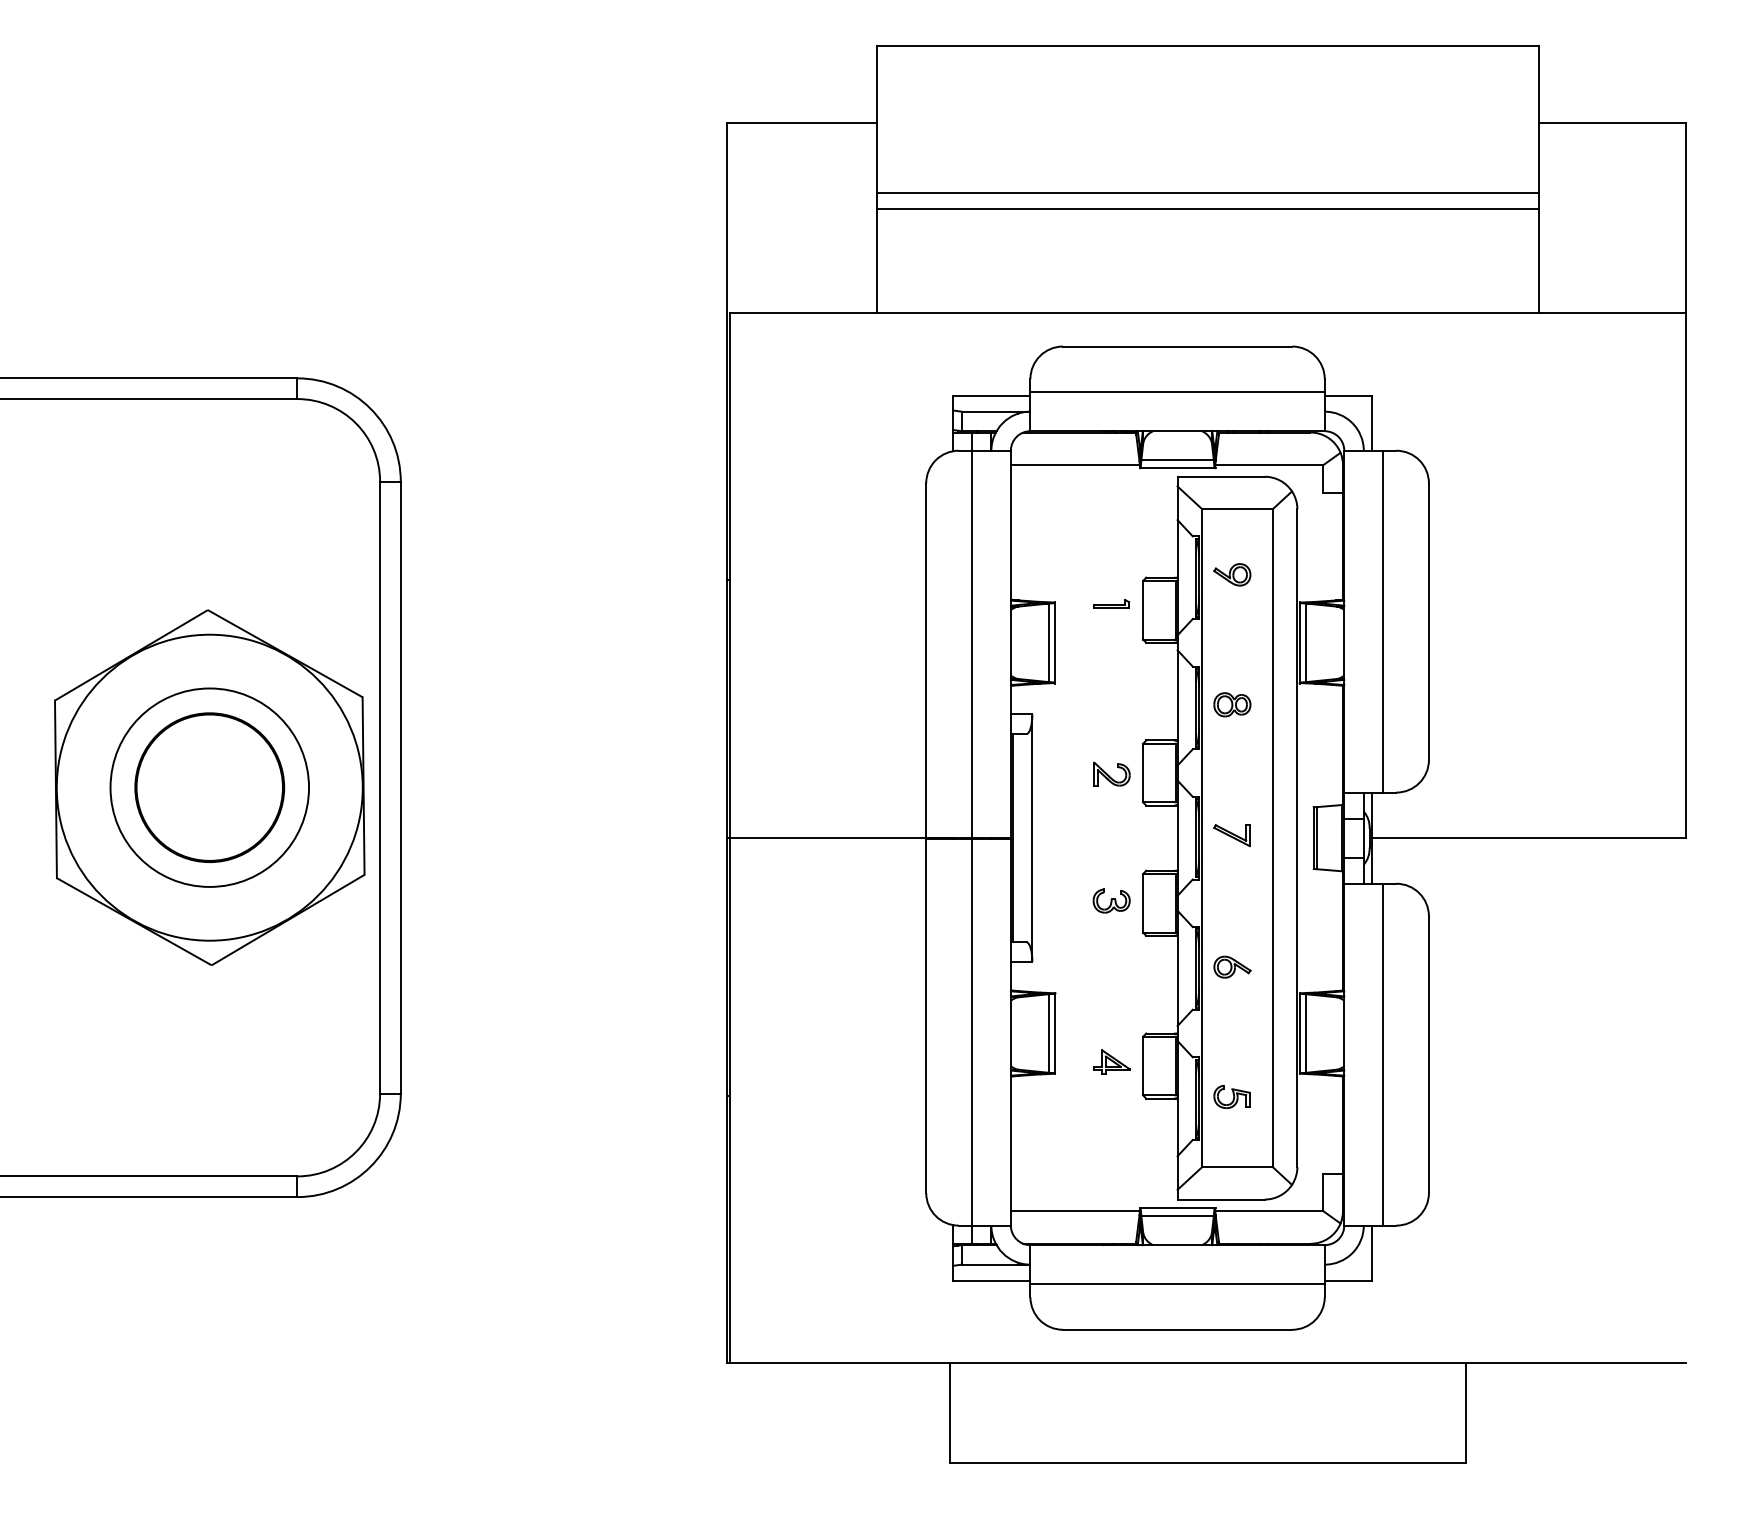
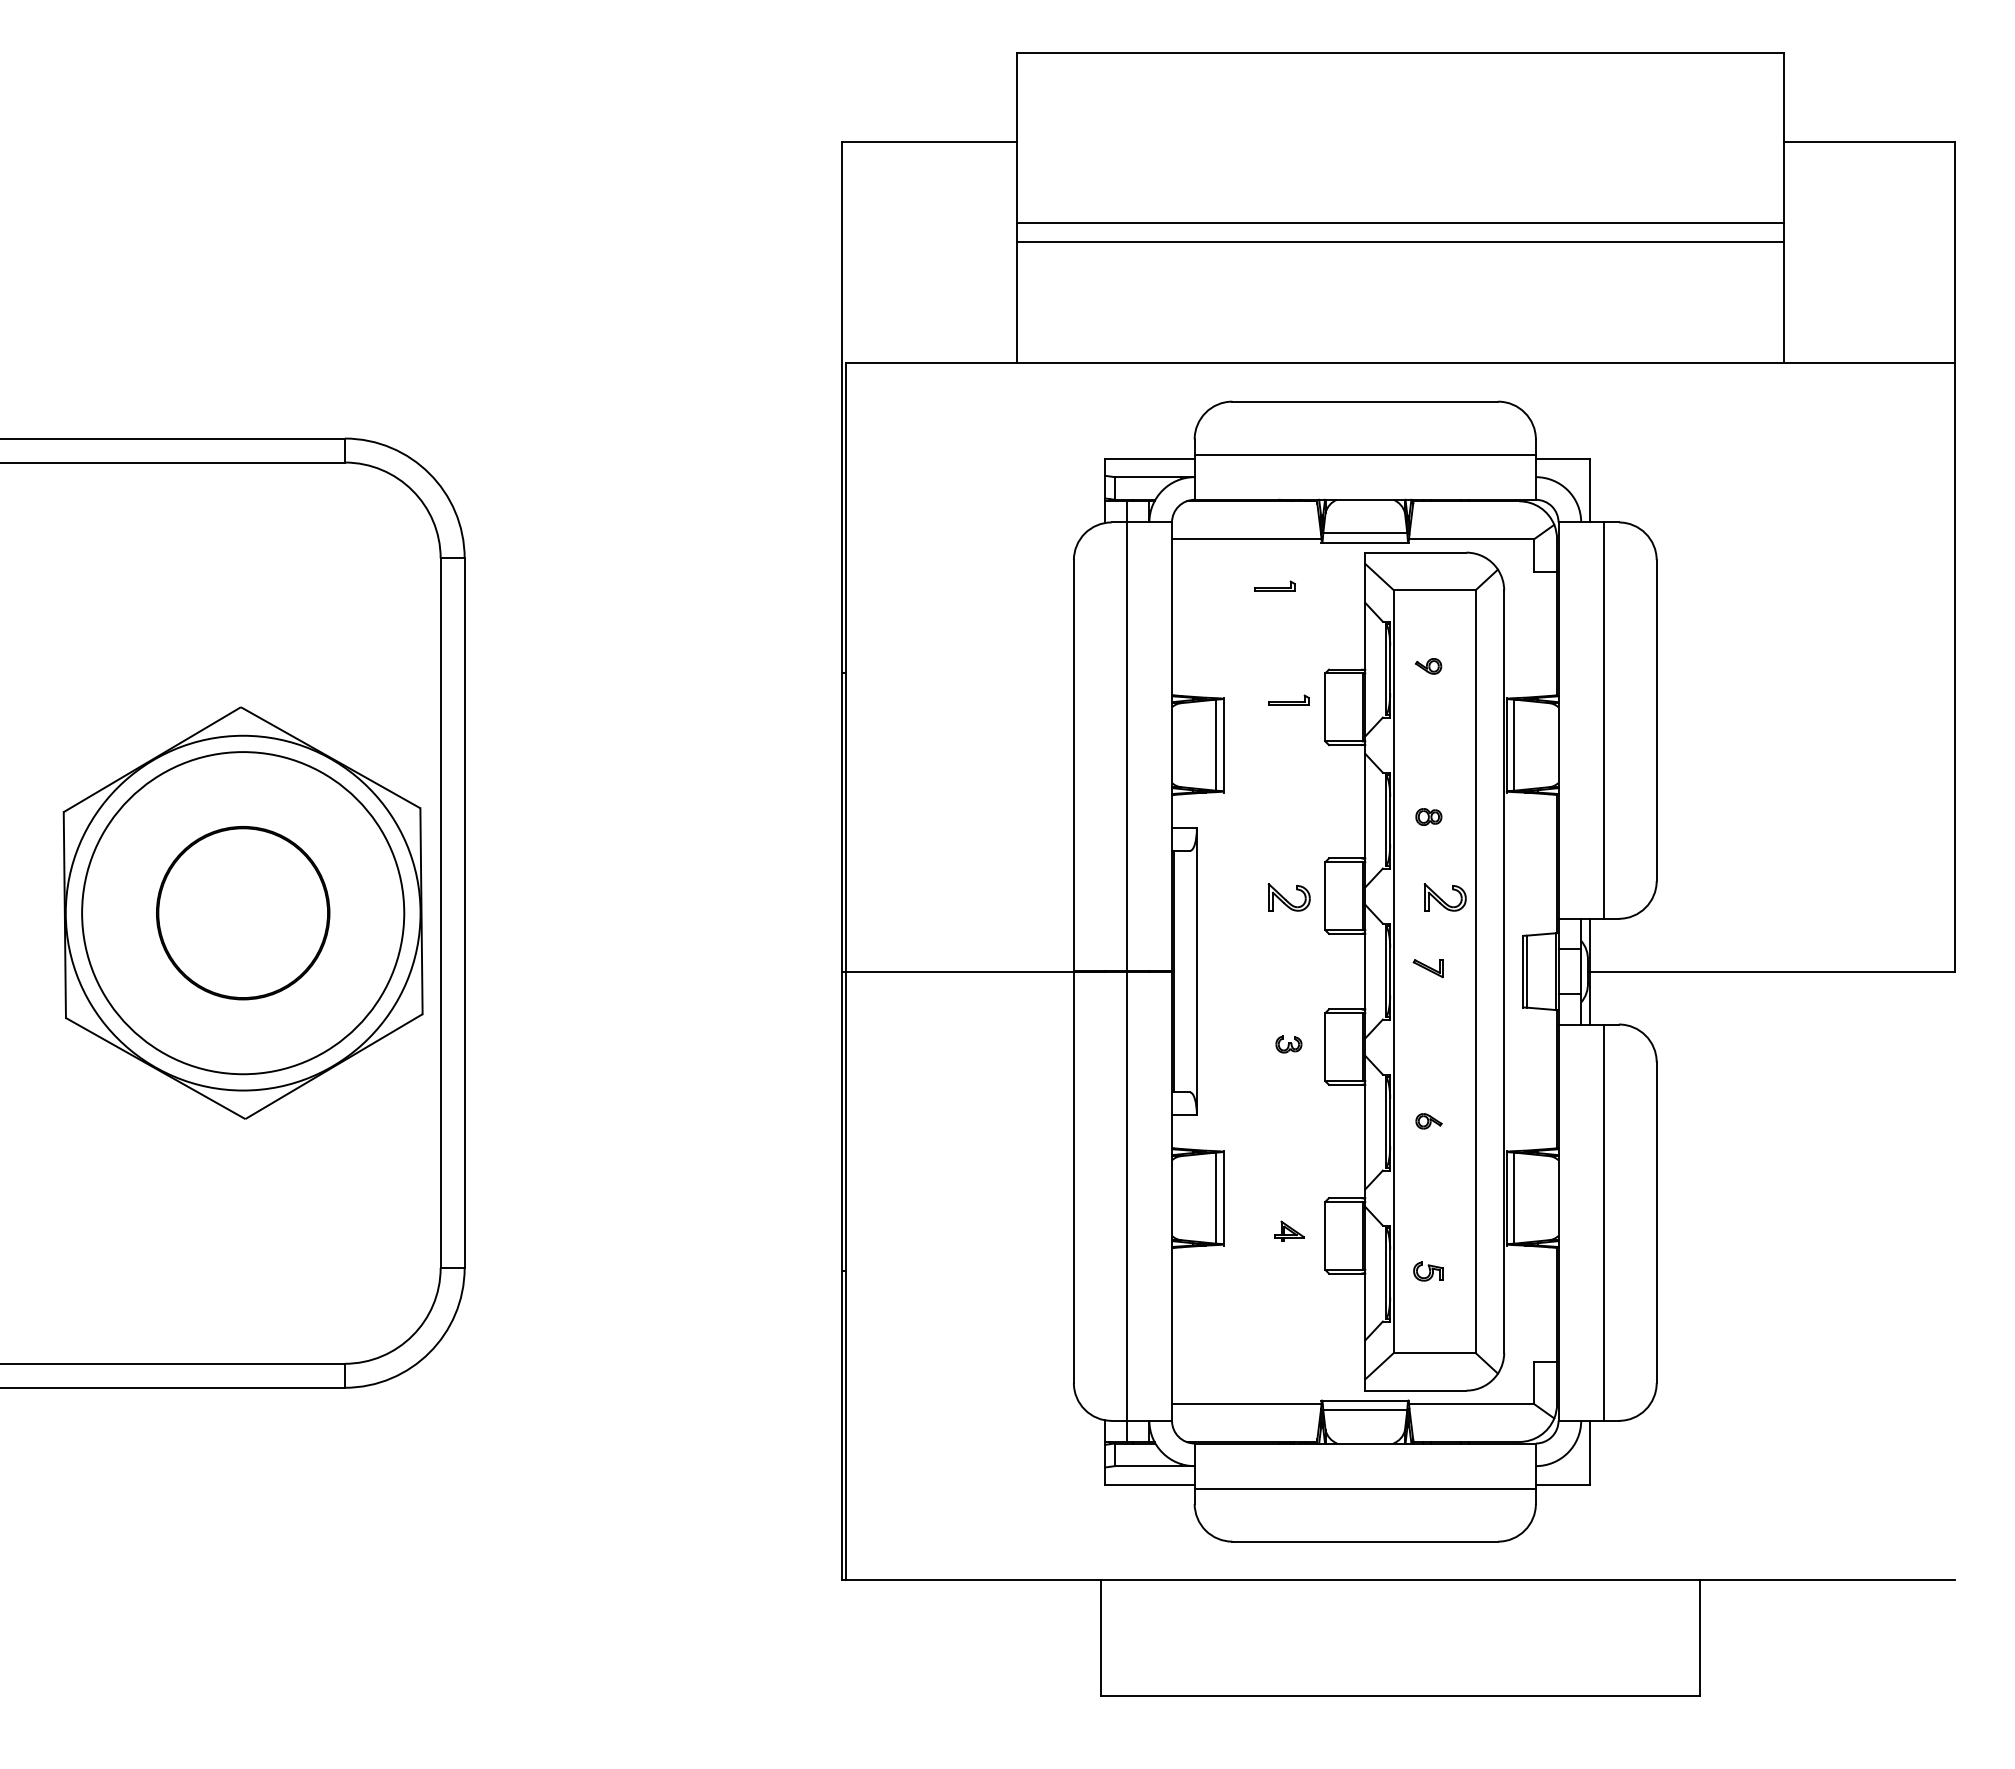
part: (1099, 505) -> (1274, 585), added
part: (1232, 574) -> (1428, 666), size x0.6
part: (1232, 704) -> (1428, 816), size x0.6
part: (1245, 774) -> (1444, 897), added
circle: (210, 788) -> (243, 913), size x1.4
part: (1231, 835) -> (1427, 968), size x0.7
part: (1111, 901) -> (1288, 1044), size x0.6
part: (1232, 967) -> (1428, 1121), size x0.6
part: (1112, 1061) -> (1289, 1230), size x0.7
part: (1232, 1096) -> (1428, 1271), size x0.7

